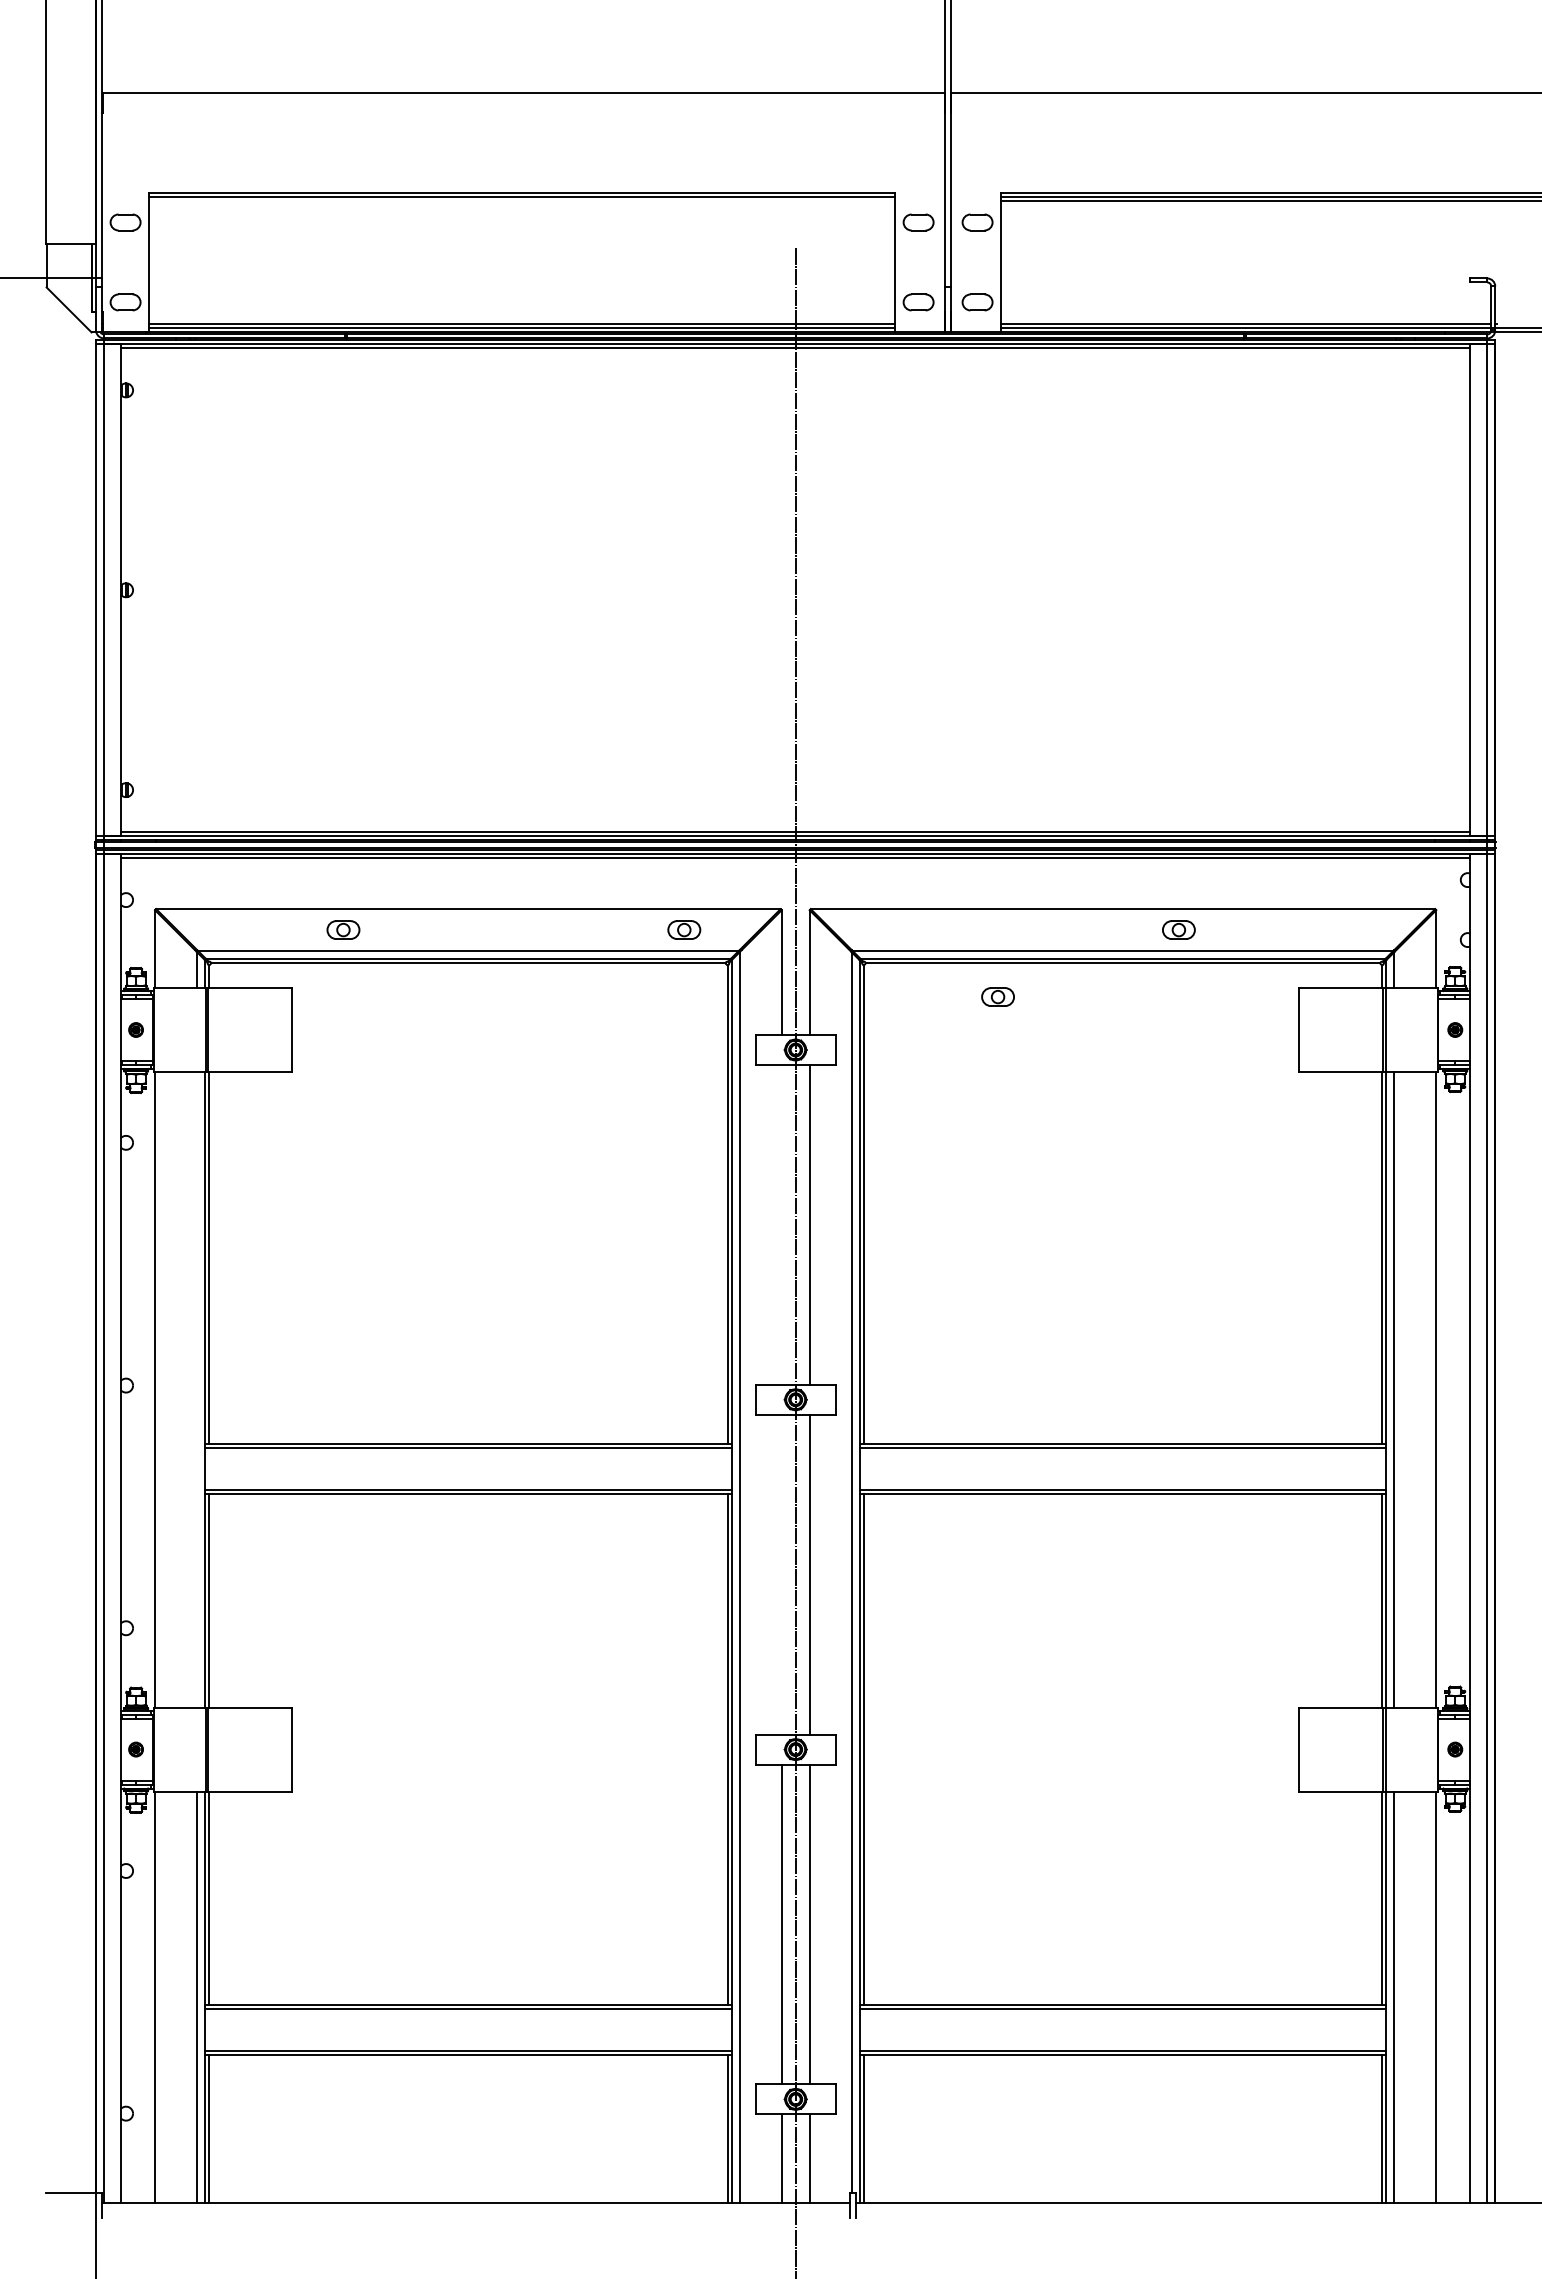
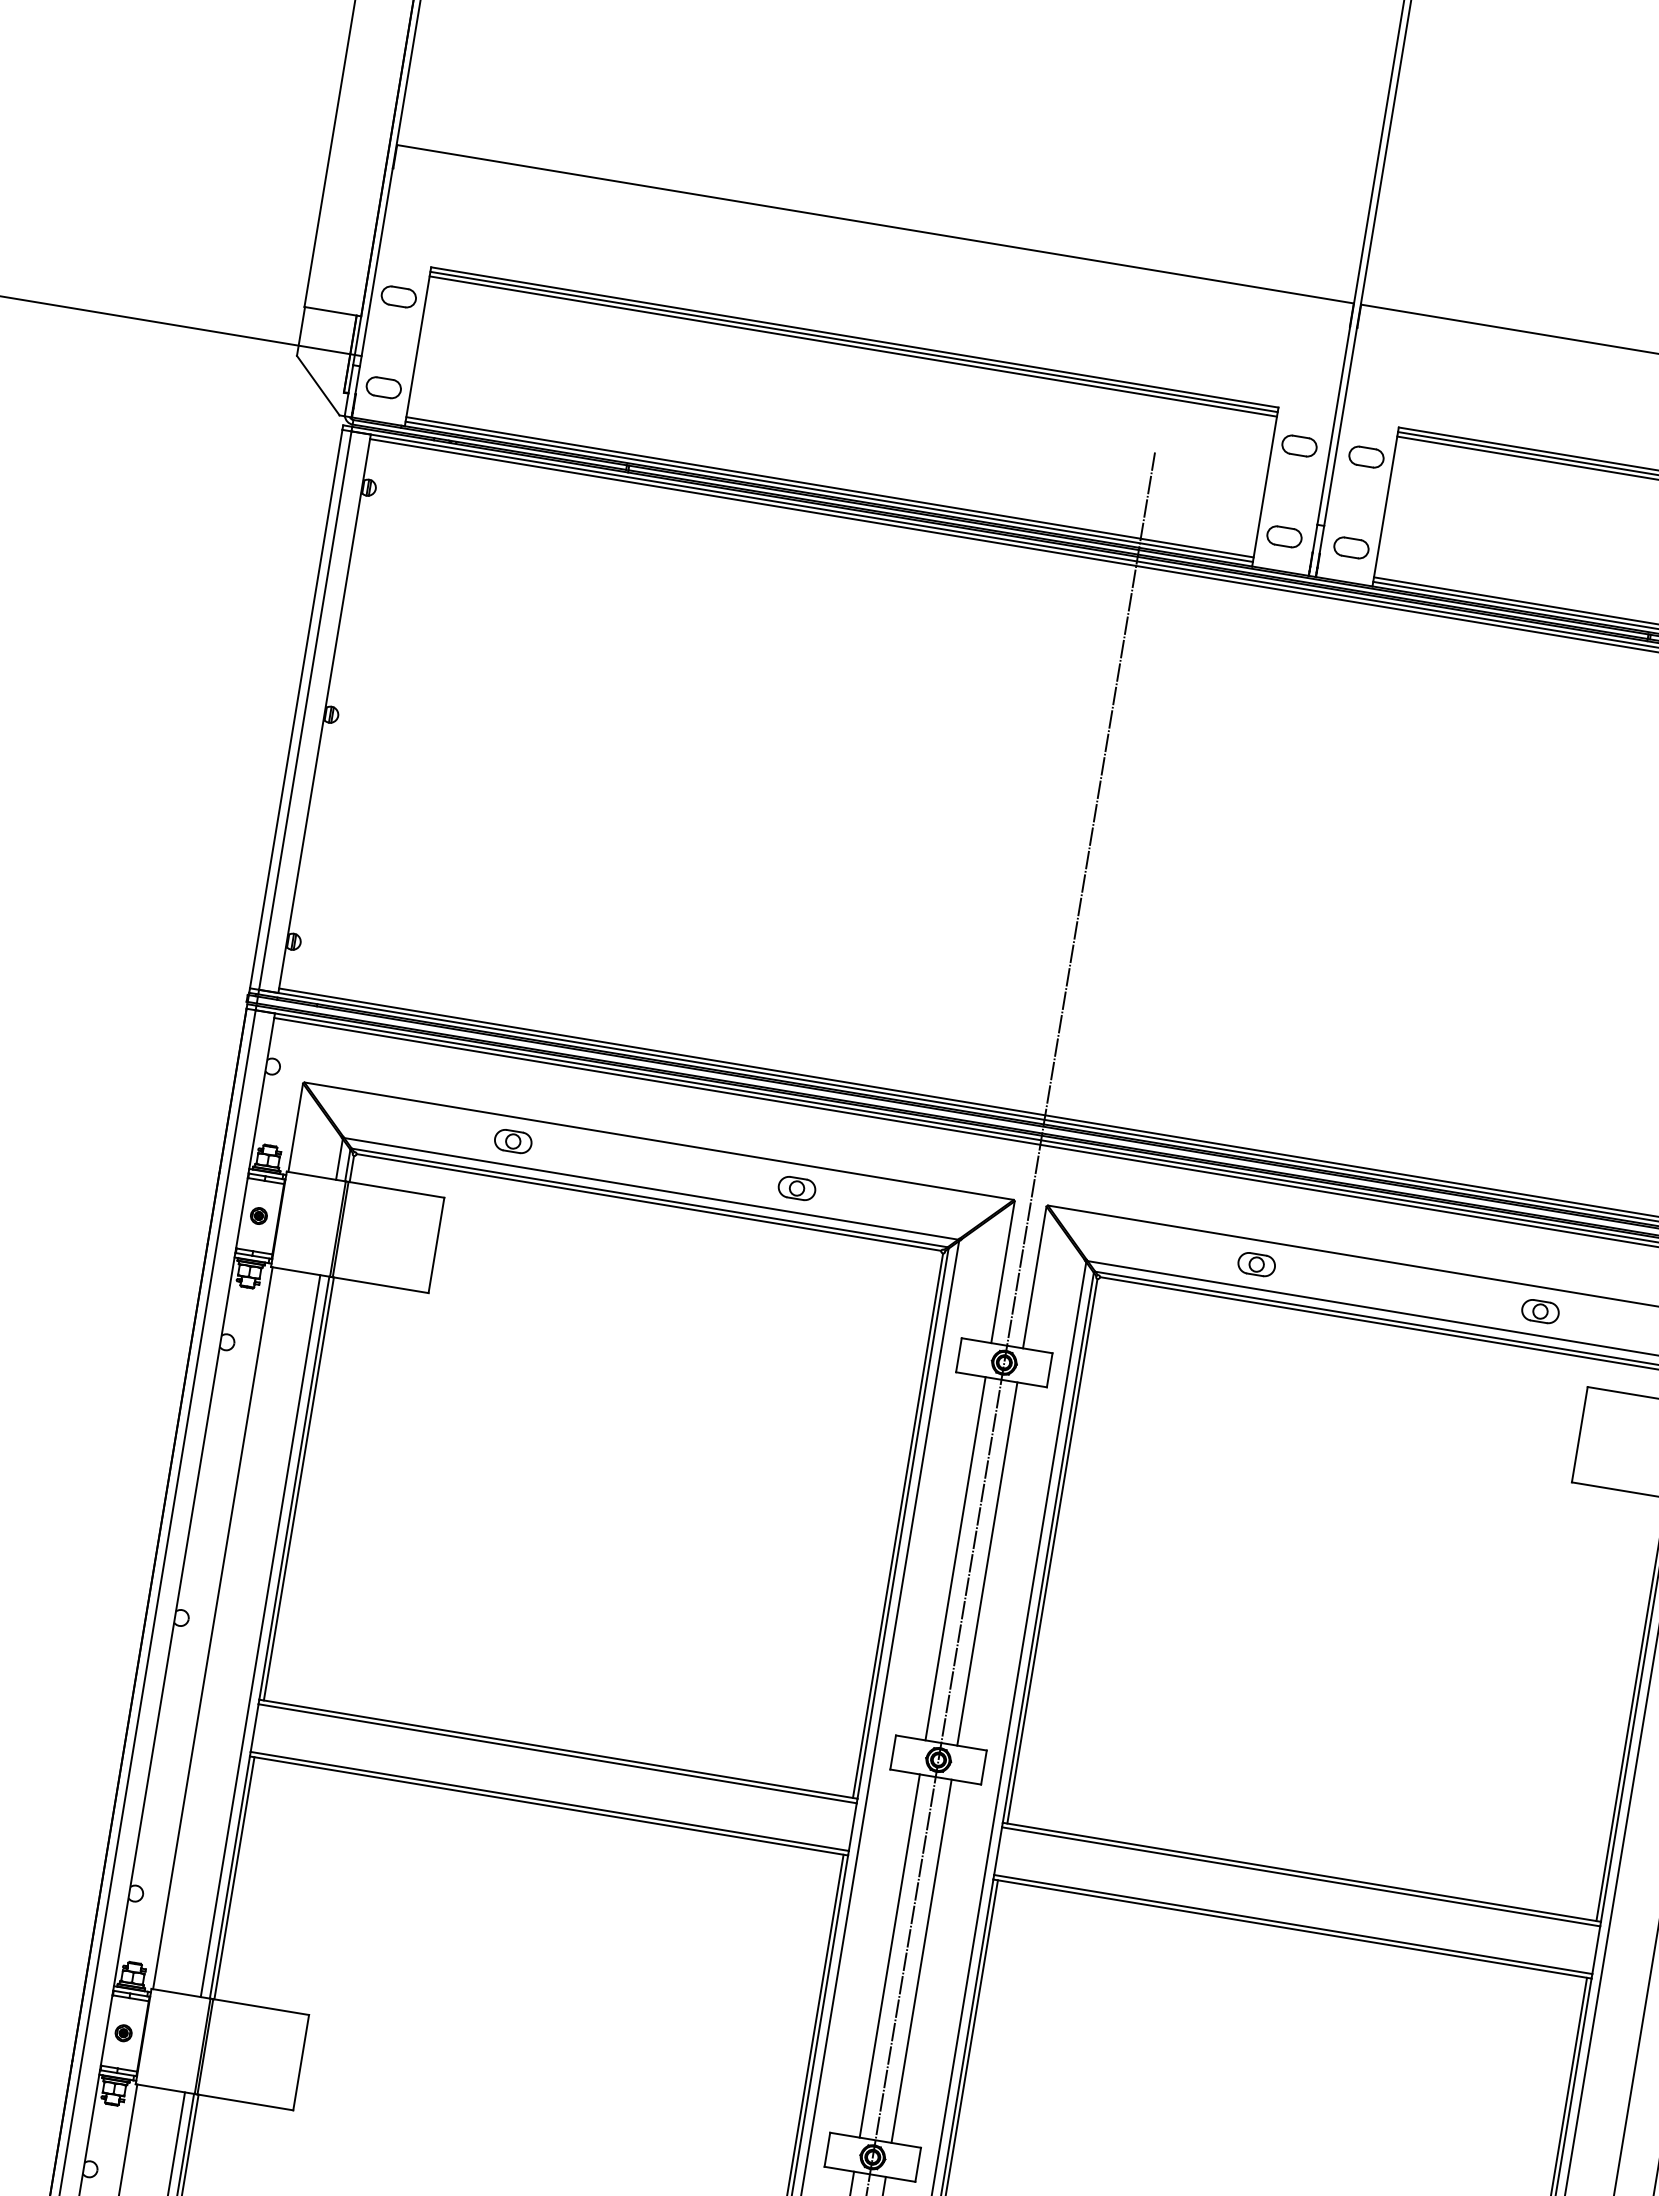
line: (522, 200) -> (853, 346), added
part: (684, 929) -> (797, 1187), moved
part: (1178, 929) -> (1540, 1310), moved
part: (997, 996) -> (1256, 1263), moved
line: (781, 1224) -> (955, 1558), added
line: (197, 1389) -> (261, 1635), added
line: (781, 1574) -> (889, 1955), added

